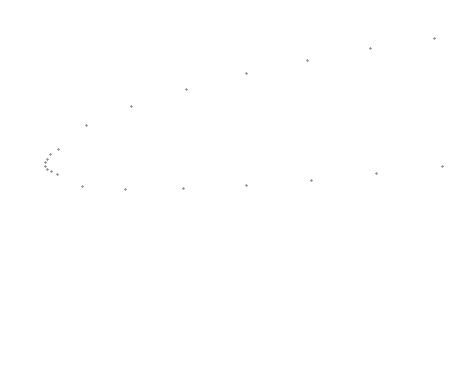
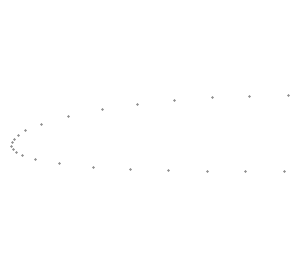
part: (51, 161) -> (18, 142), size x1.67

